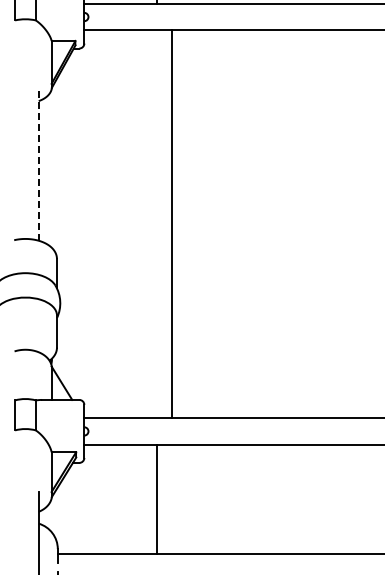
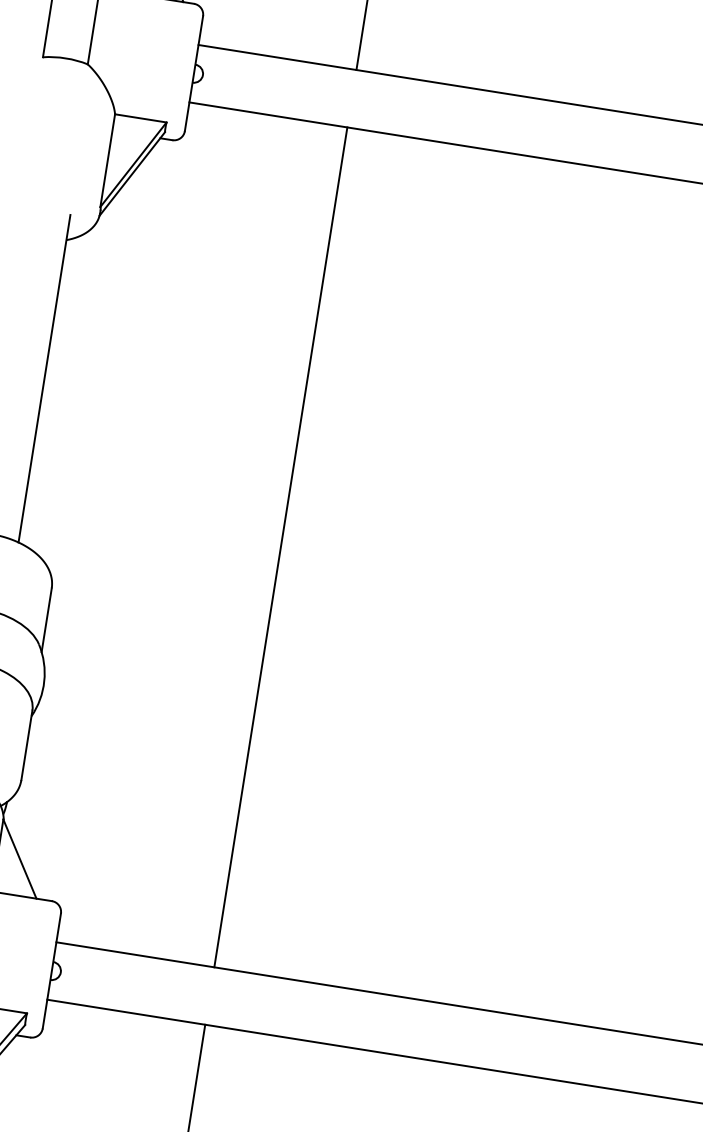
line: (38, 165) -> (43, 379), dashed -> solid
line: (172, 224) -> (281, 548), moved

